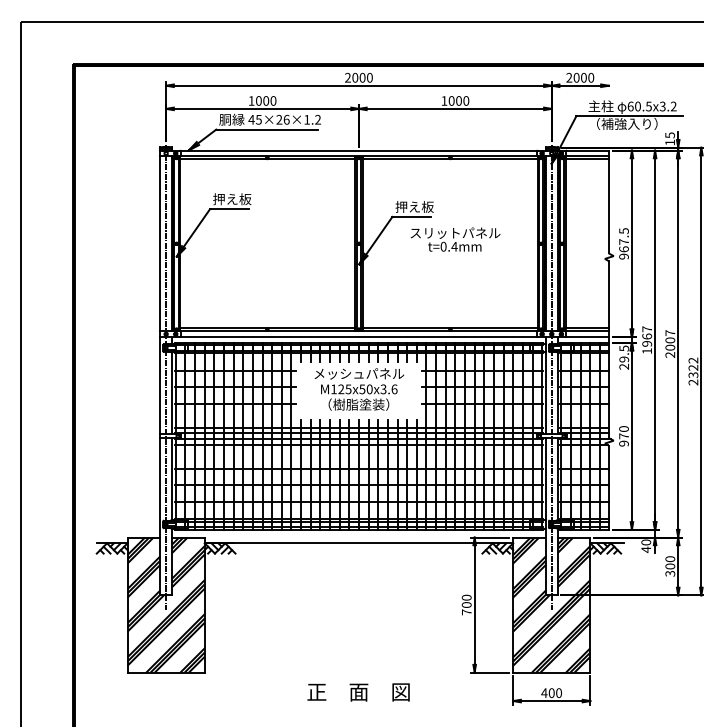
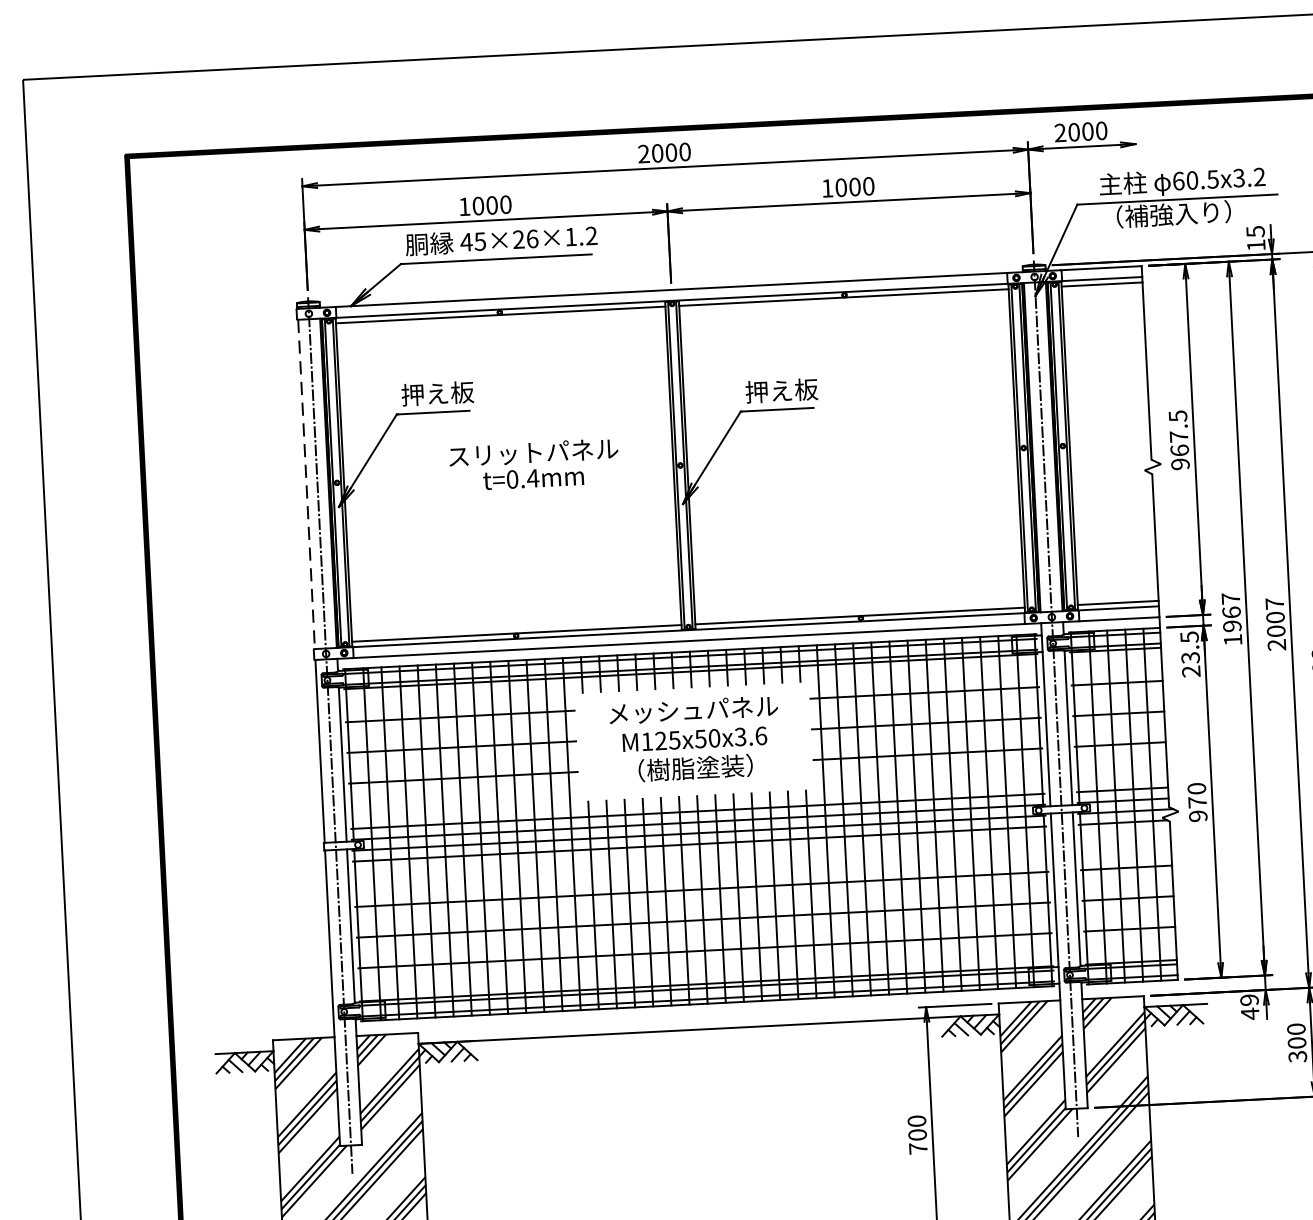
text: (455, 239) -> (534, 464), moved
line: (160, 244) -> (306, 485), solid -> dashed
text: (623, 359) -> (1189, 657), 29.5 -> 23.5
text: (646, 542) -> (1249, 1000), 40 -> 49

